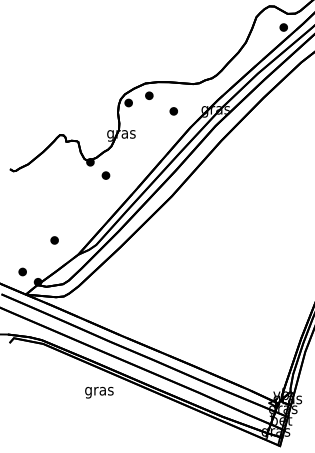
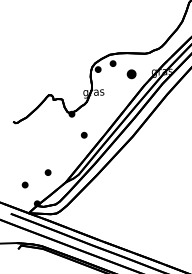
part: (173, 111) -> (131, 74), size x1.6
part: (105, 175) -> (83, 135), moved
part: (22, 271) -> (25, 184), moved

